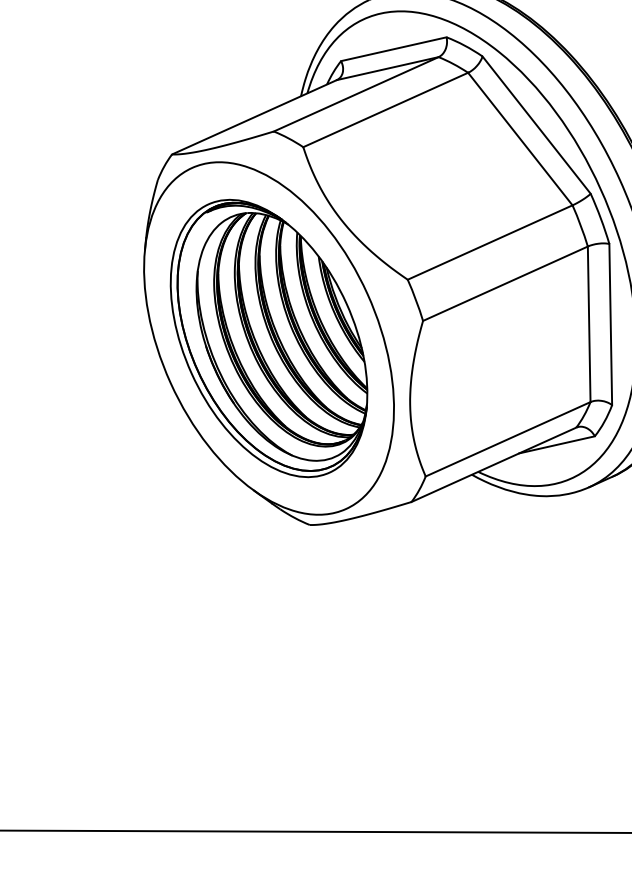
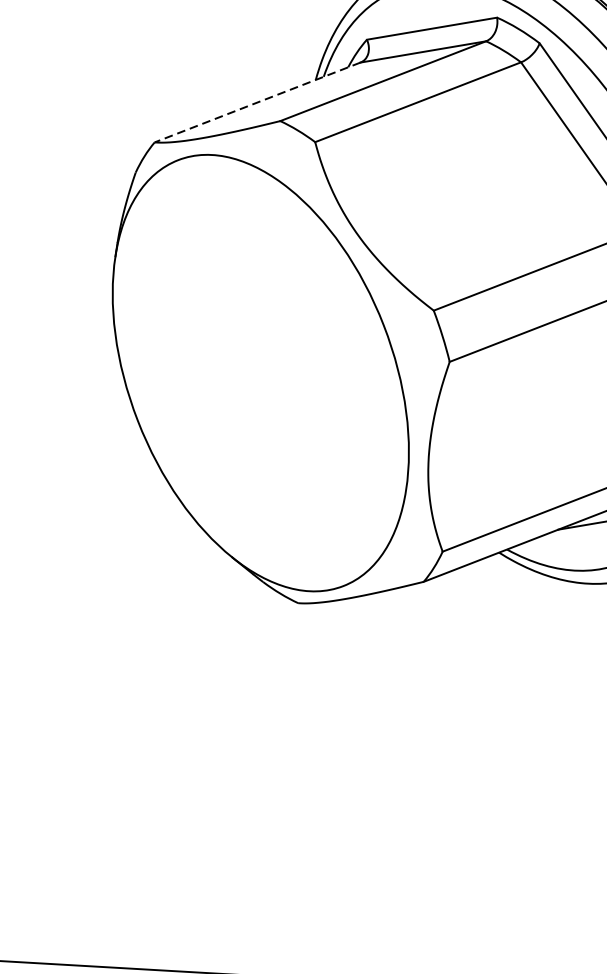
line: (254, 117) -> (257, 102), solid -> dashed
part: (268, 338) -> (260, 373), removed

